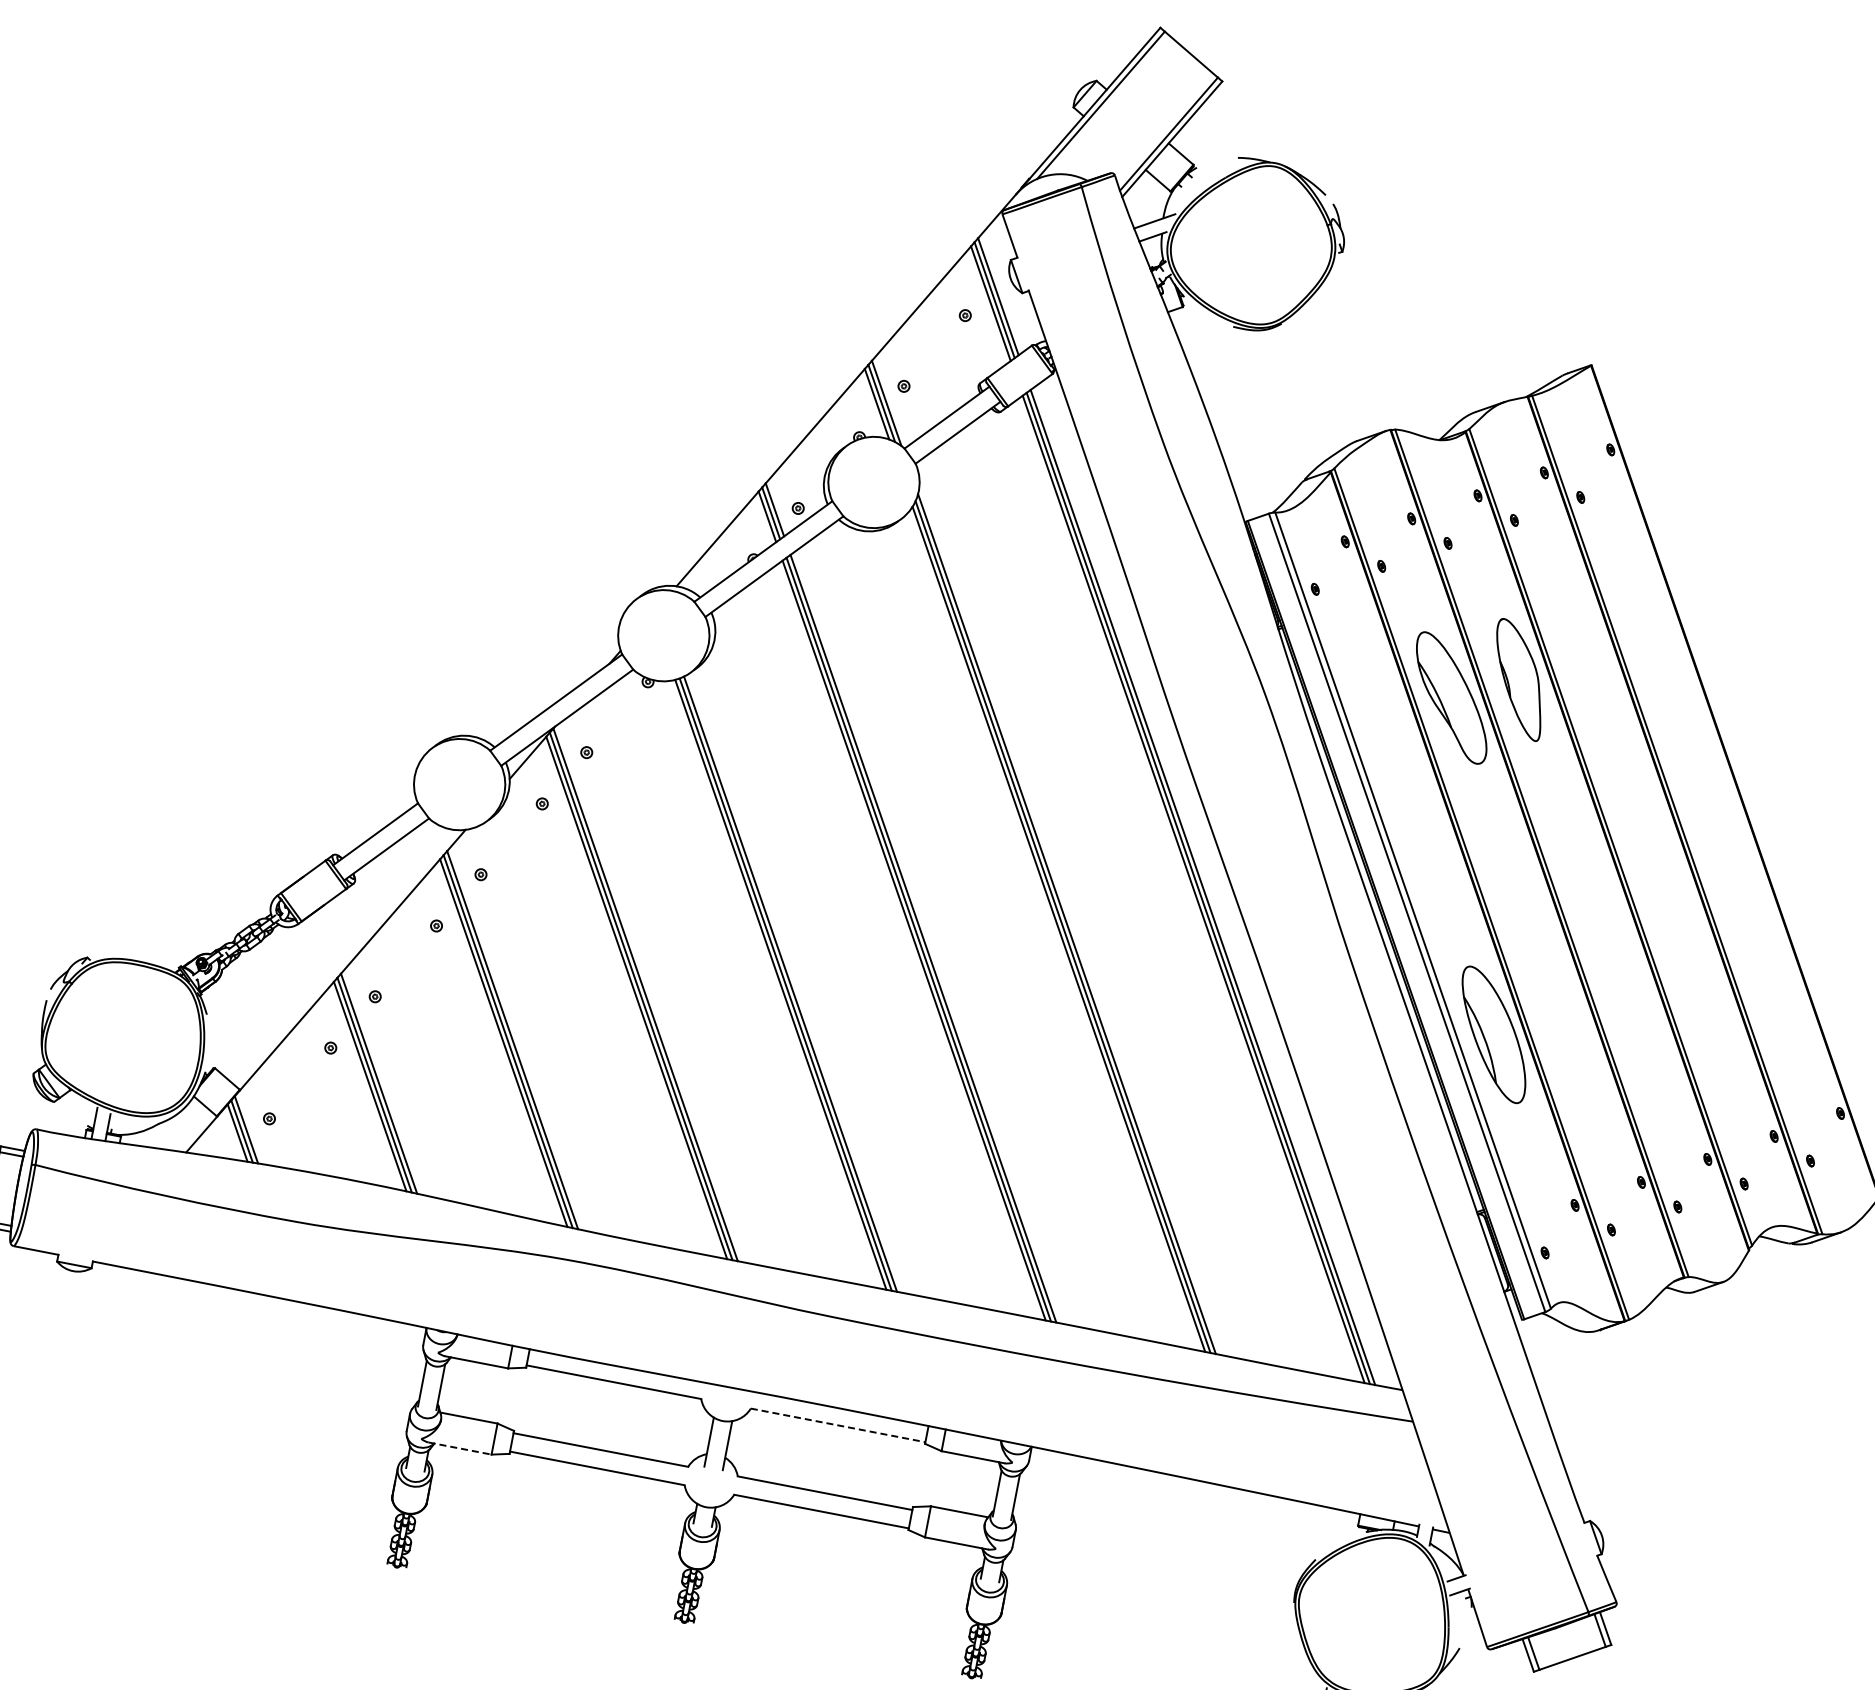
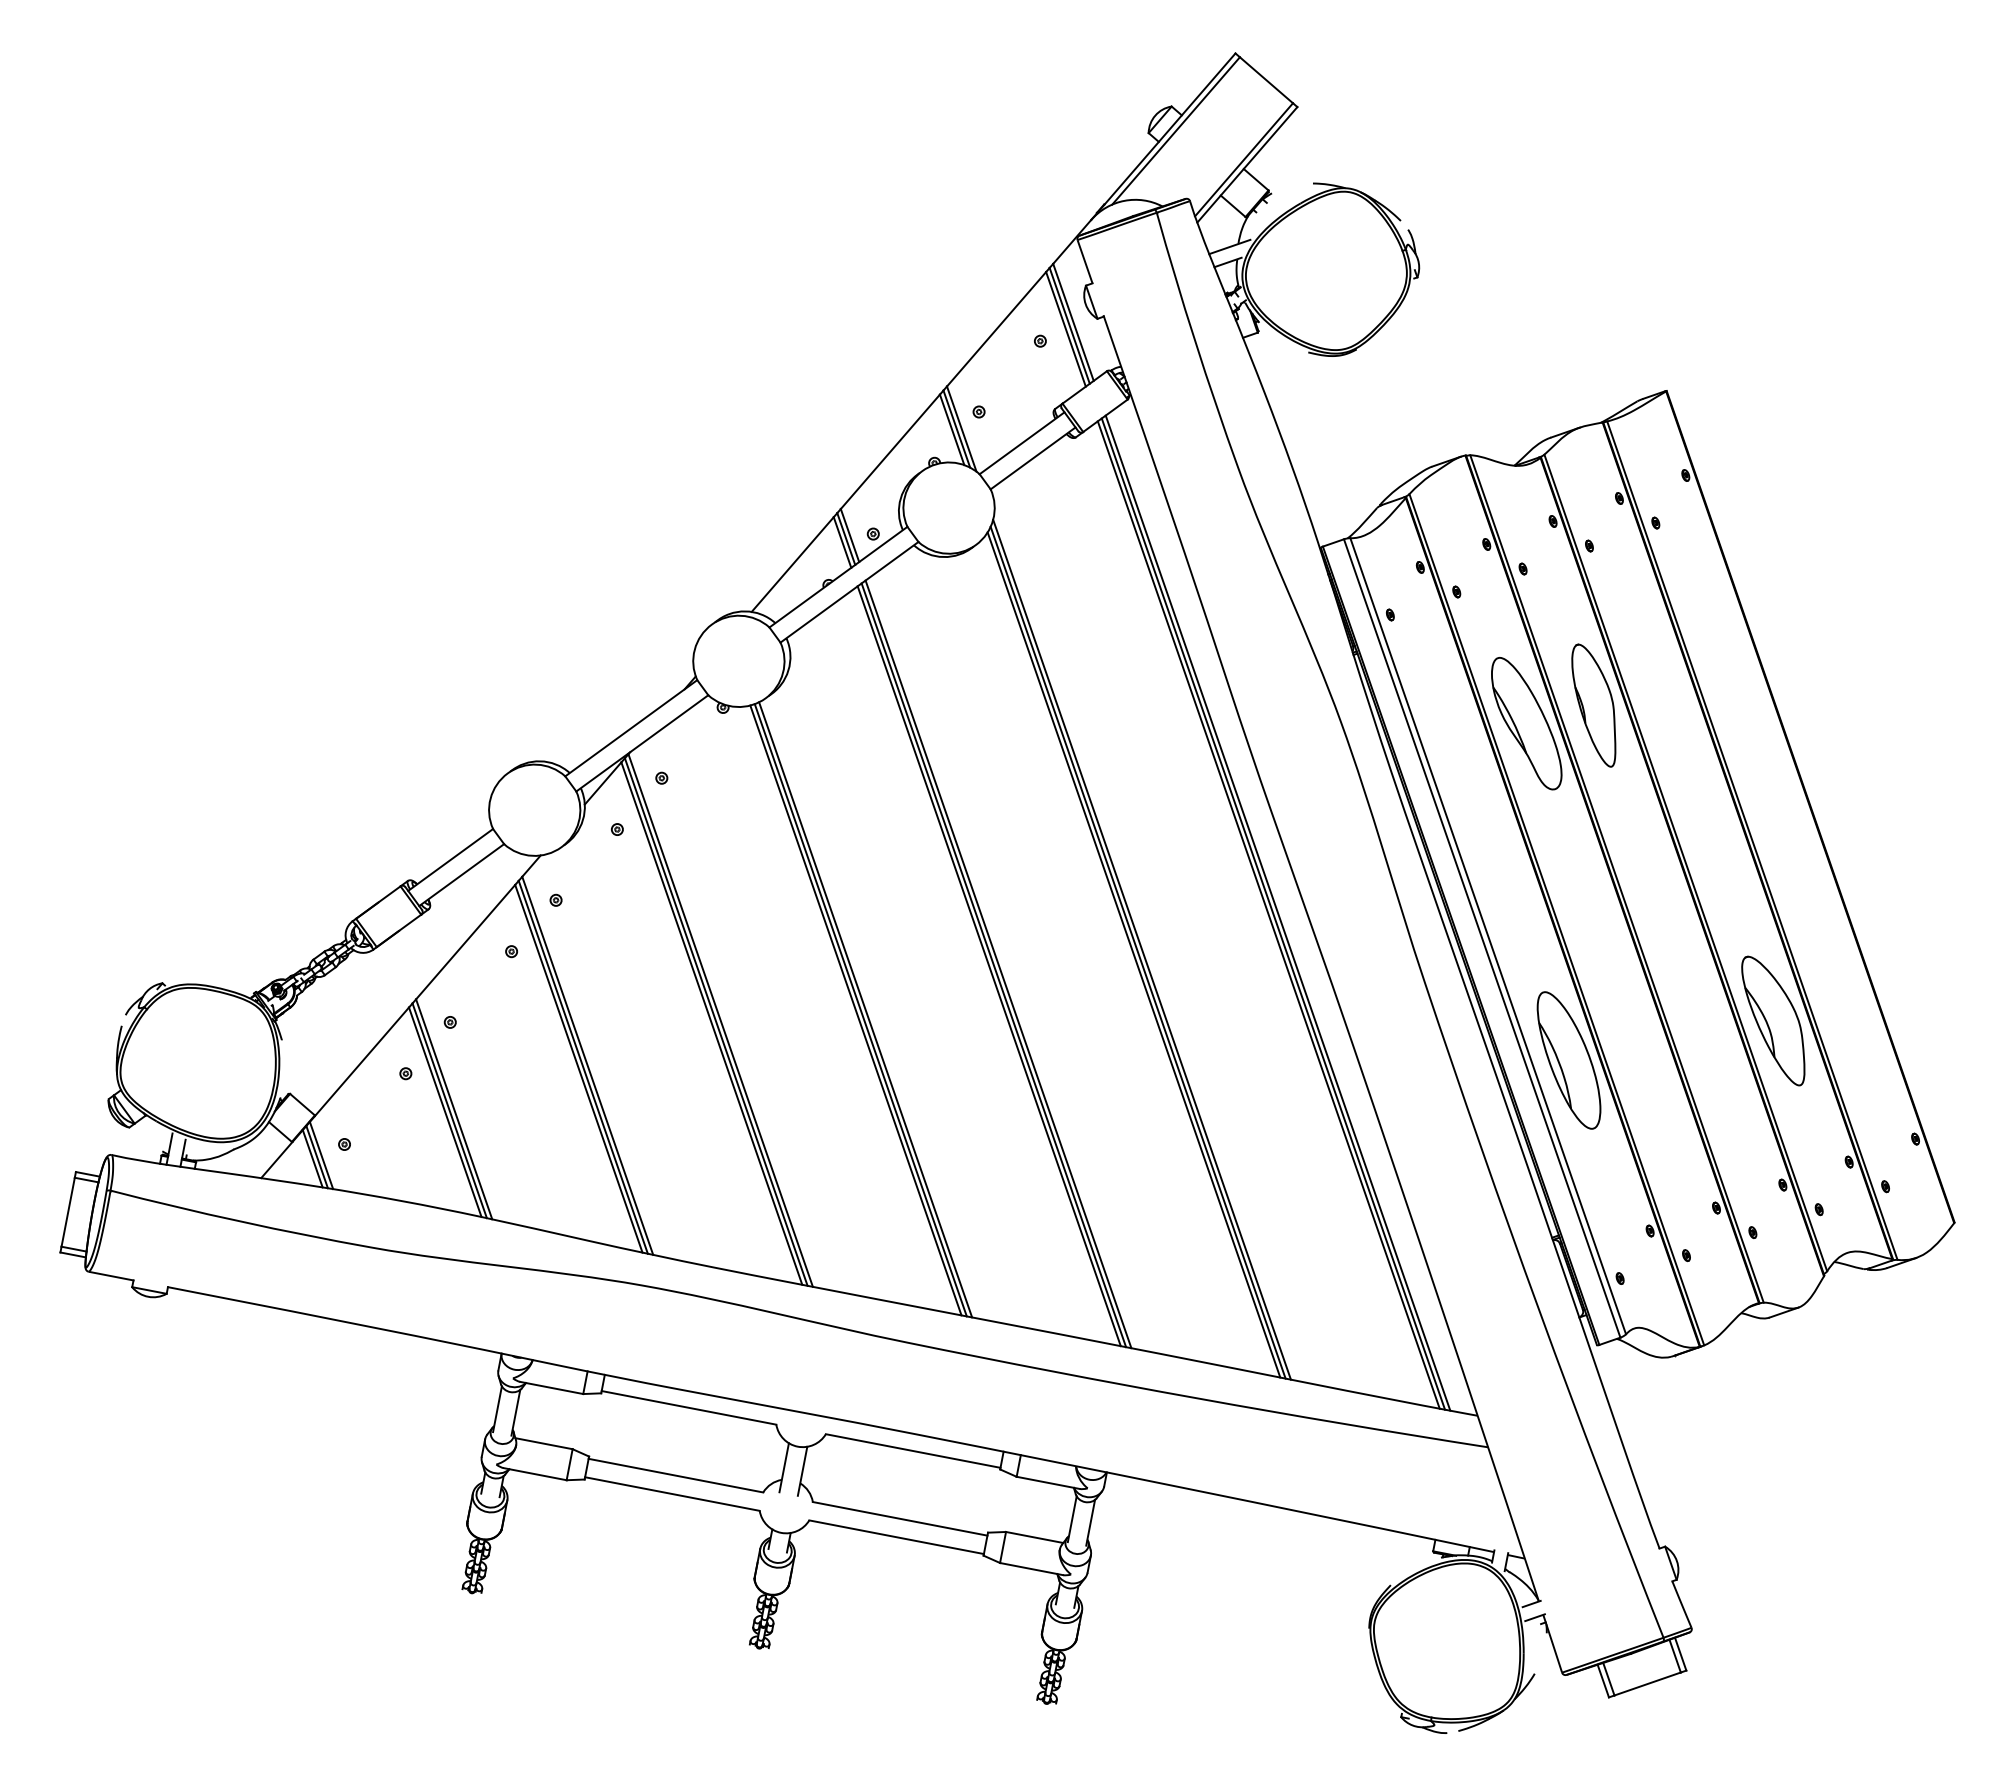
part: (1698, 994) -> (1773, 1020), added
line: (838, 1425) -> (913, 1451), dashed -> solid
line: (460, 1448) -> (535, 1474), dashed -> solid

